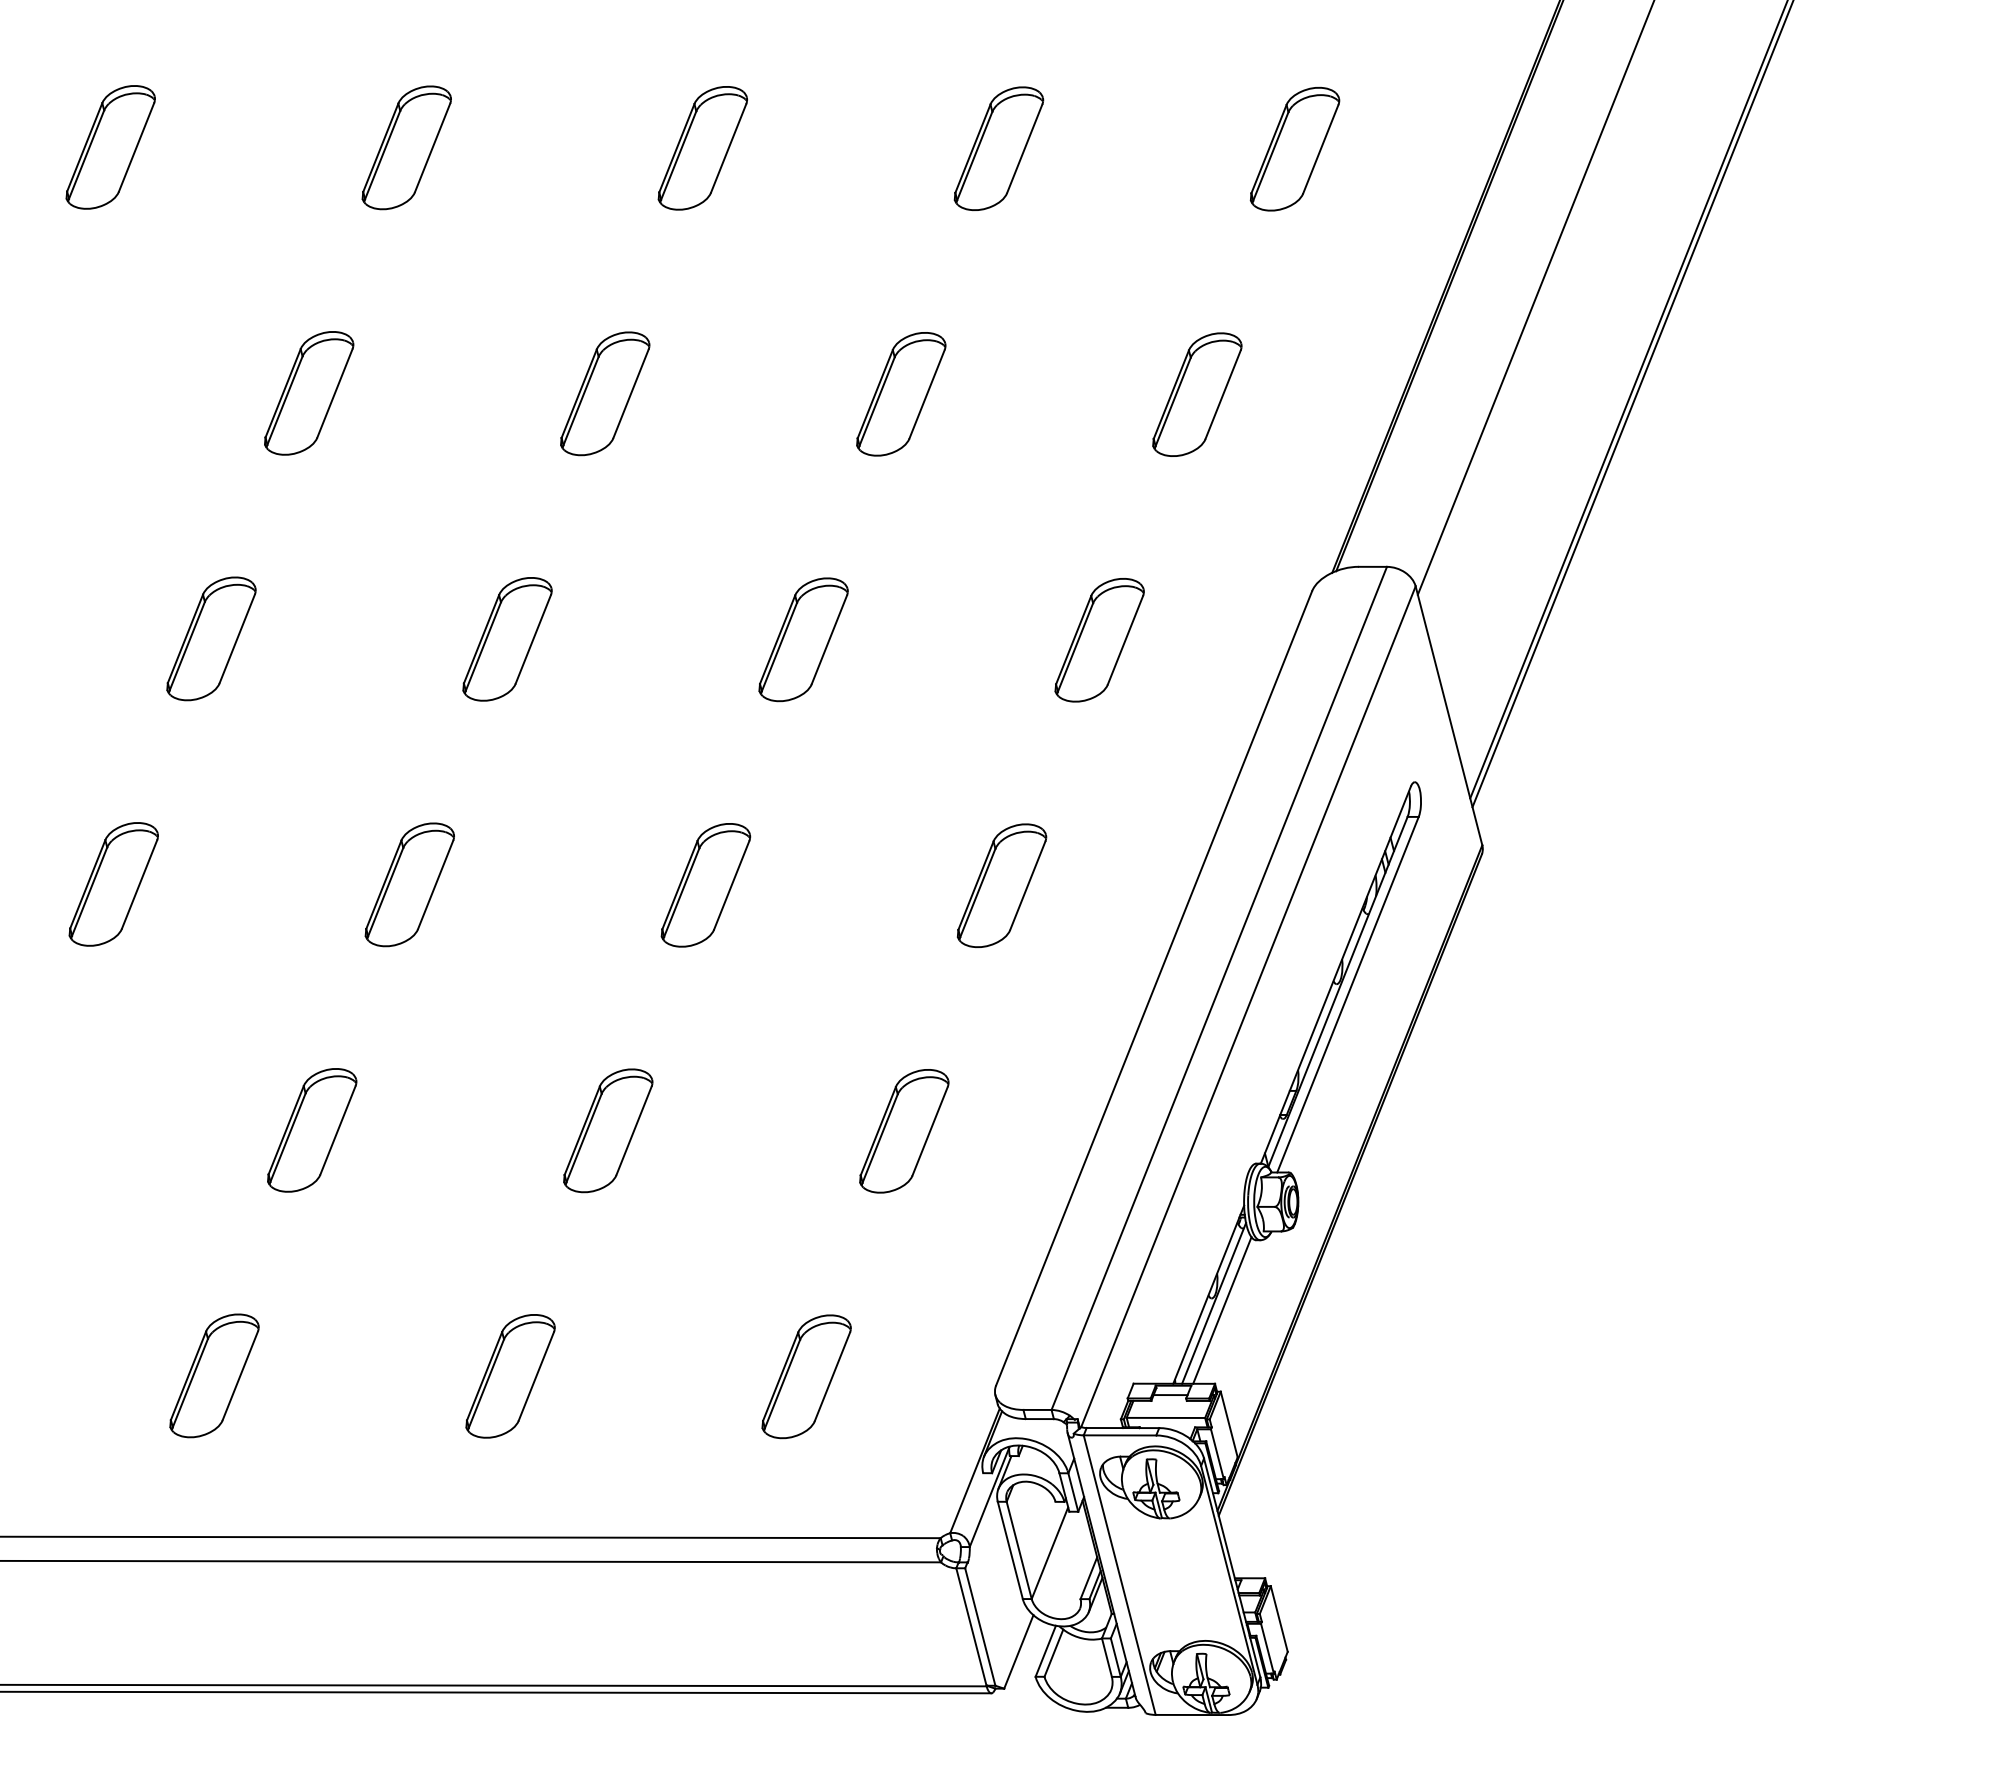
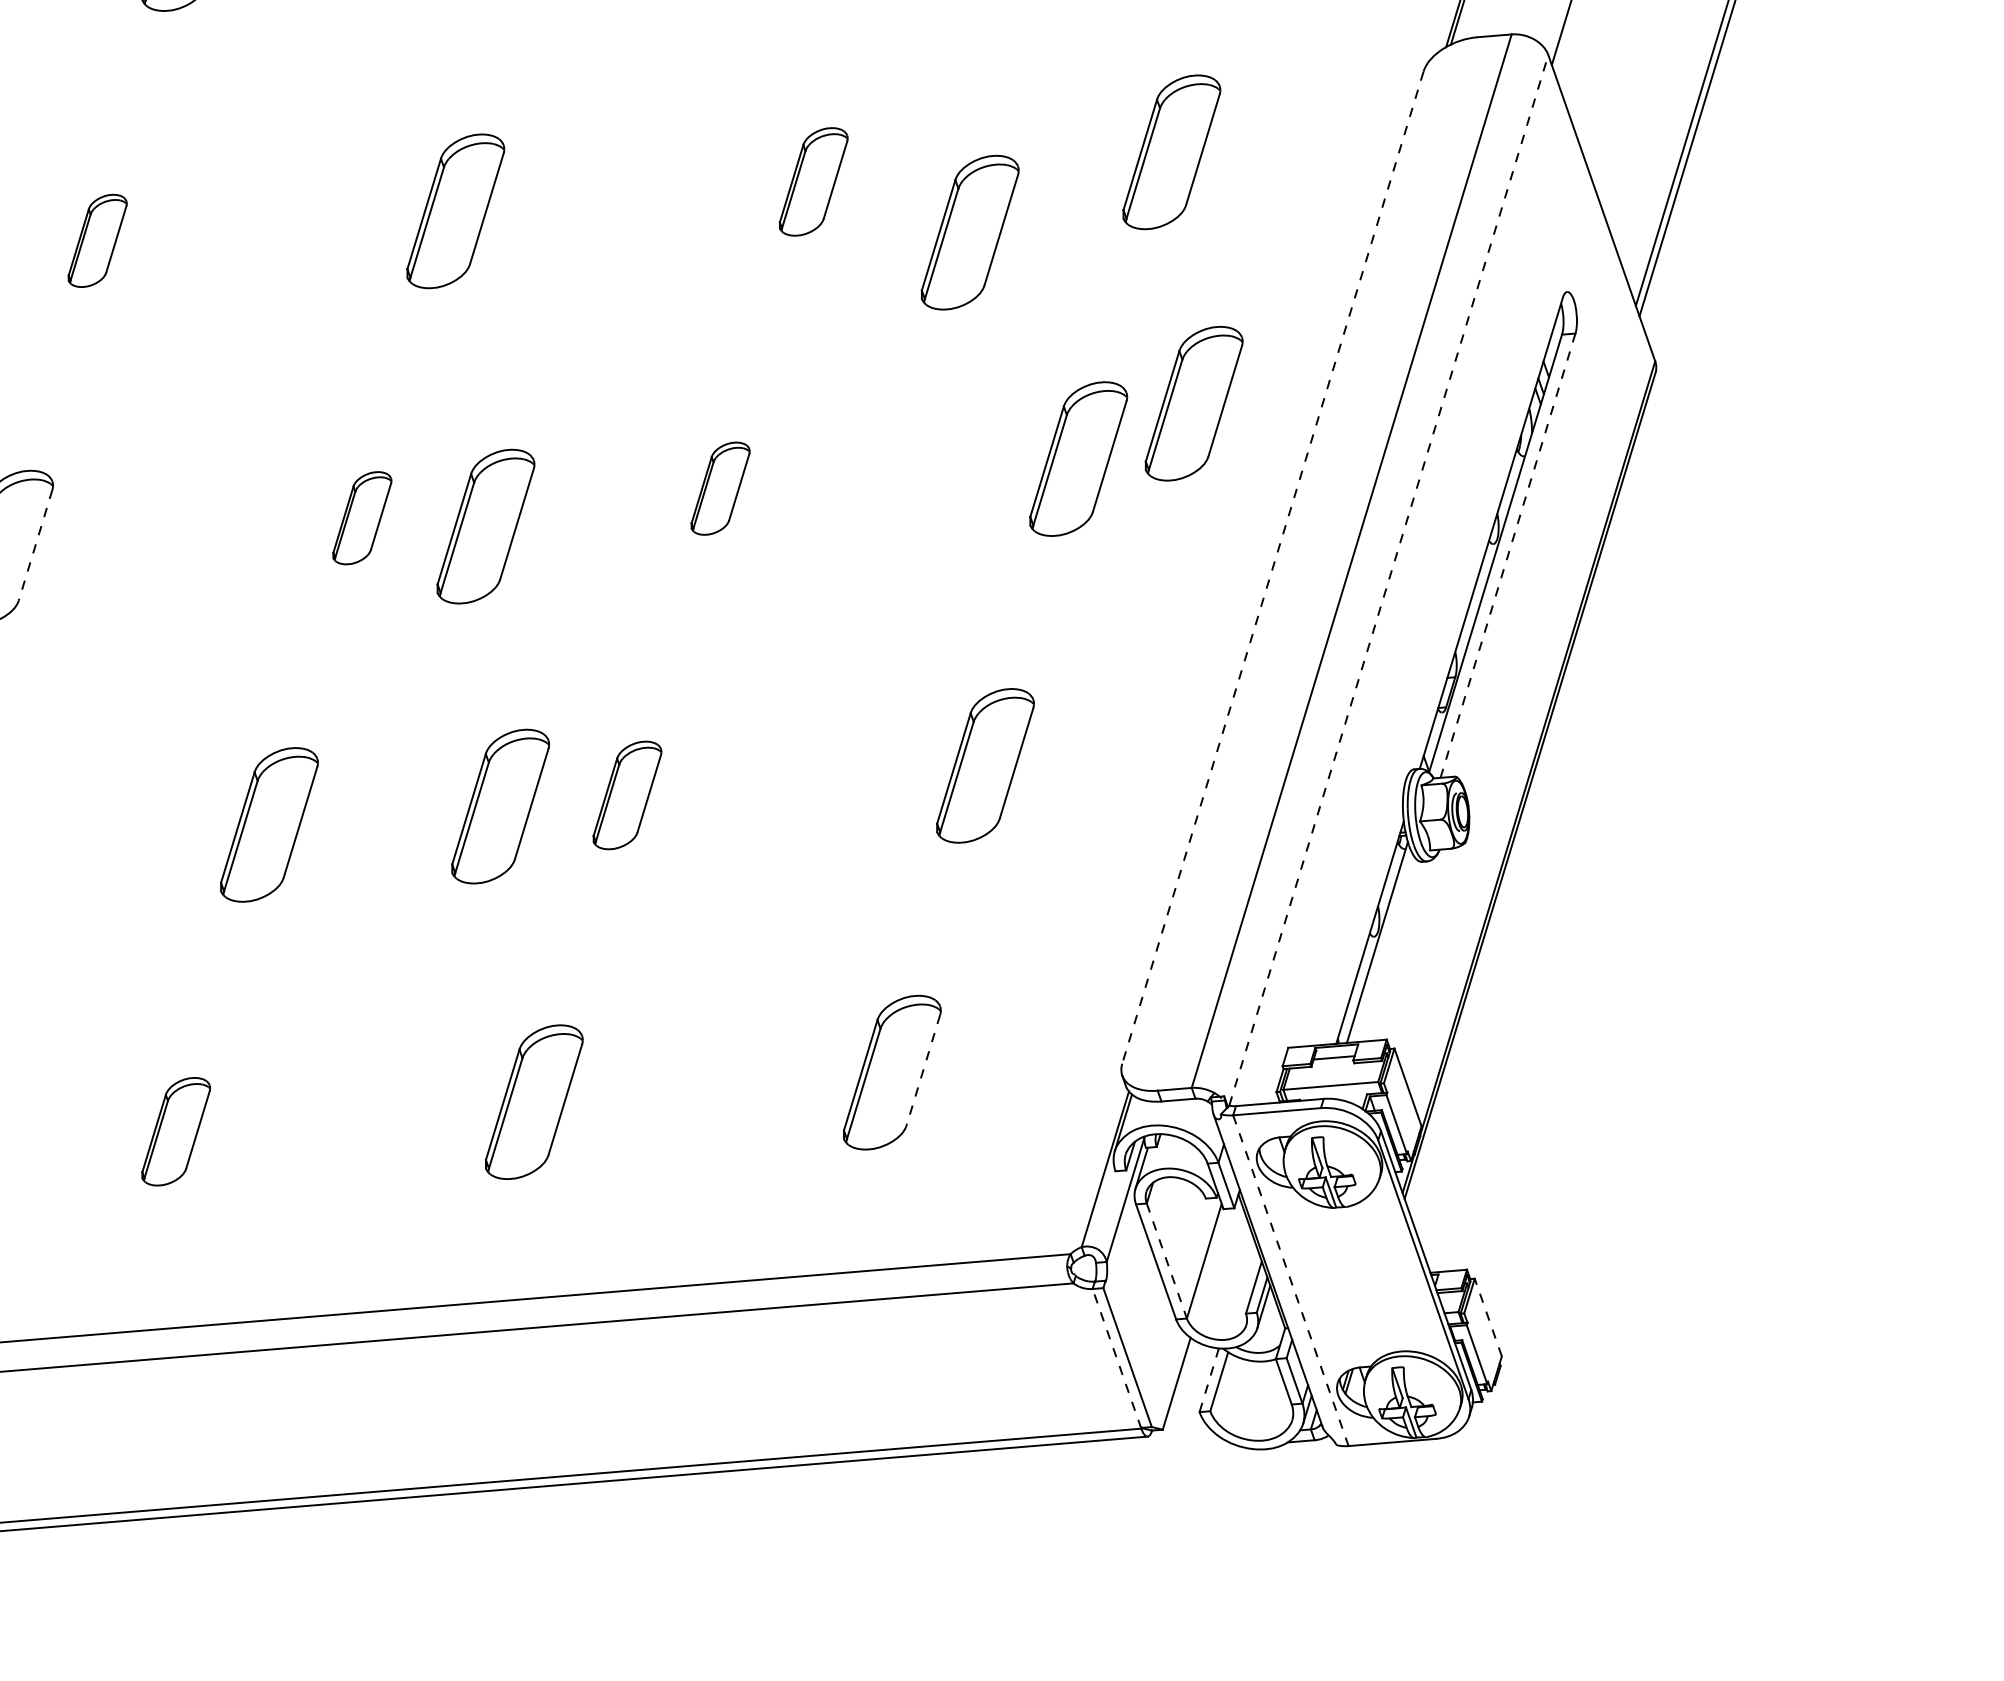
part: (211, 638) -> (97, 240), size x0.6
part: (803, 639) -> (813, 181), size x0.7
part: (928, 692) -> (970, 232), added
part: (1100, 848) -> (1193, 404), added
line: (139, 884) -> (35, 545), solid -> dashed
part: (409, 884) -> (362, 517), size x0.6
part: (705, 885) -> (720, 488), size x0.6
part: (510, 900) -> (485, 526), added
line: (1153, 988) -> (1272, 567), solid -> dashed
line: (1348, 994) -> (1508, 555), solid -> dashed
line: (1248, 1006) -> (1388, 580), solid -> dashed
part: (608, 1130) -> (627, 794), size x0.7
part: (503, 1131) -> (500, 806), added
line: (1222, 1310) -> (1388, 950), removed
part: (214, 1375) -> (176, 1131), size x0.7
line: (832, 1376) -> (923, 1069), solid -> dashed
line: (1019, 1550) -> (1167, 1261), solid -> dashed
line: (1119, 1575) -> (1290, 1281), solid -> dashed
line: (1279, 1619) -> (1488, 1318), solid -> dashed
line: (971, 1627) -> (1116, 1359), solid -> dashed
line: (1045, 1651) -> (1208, 1380), solid -> dashed

